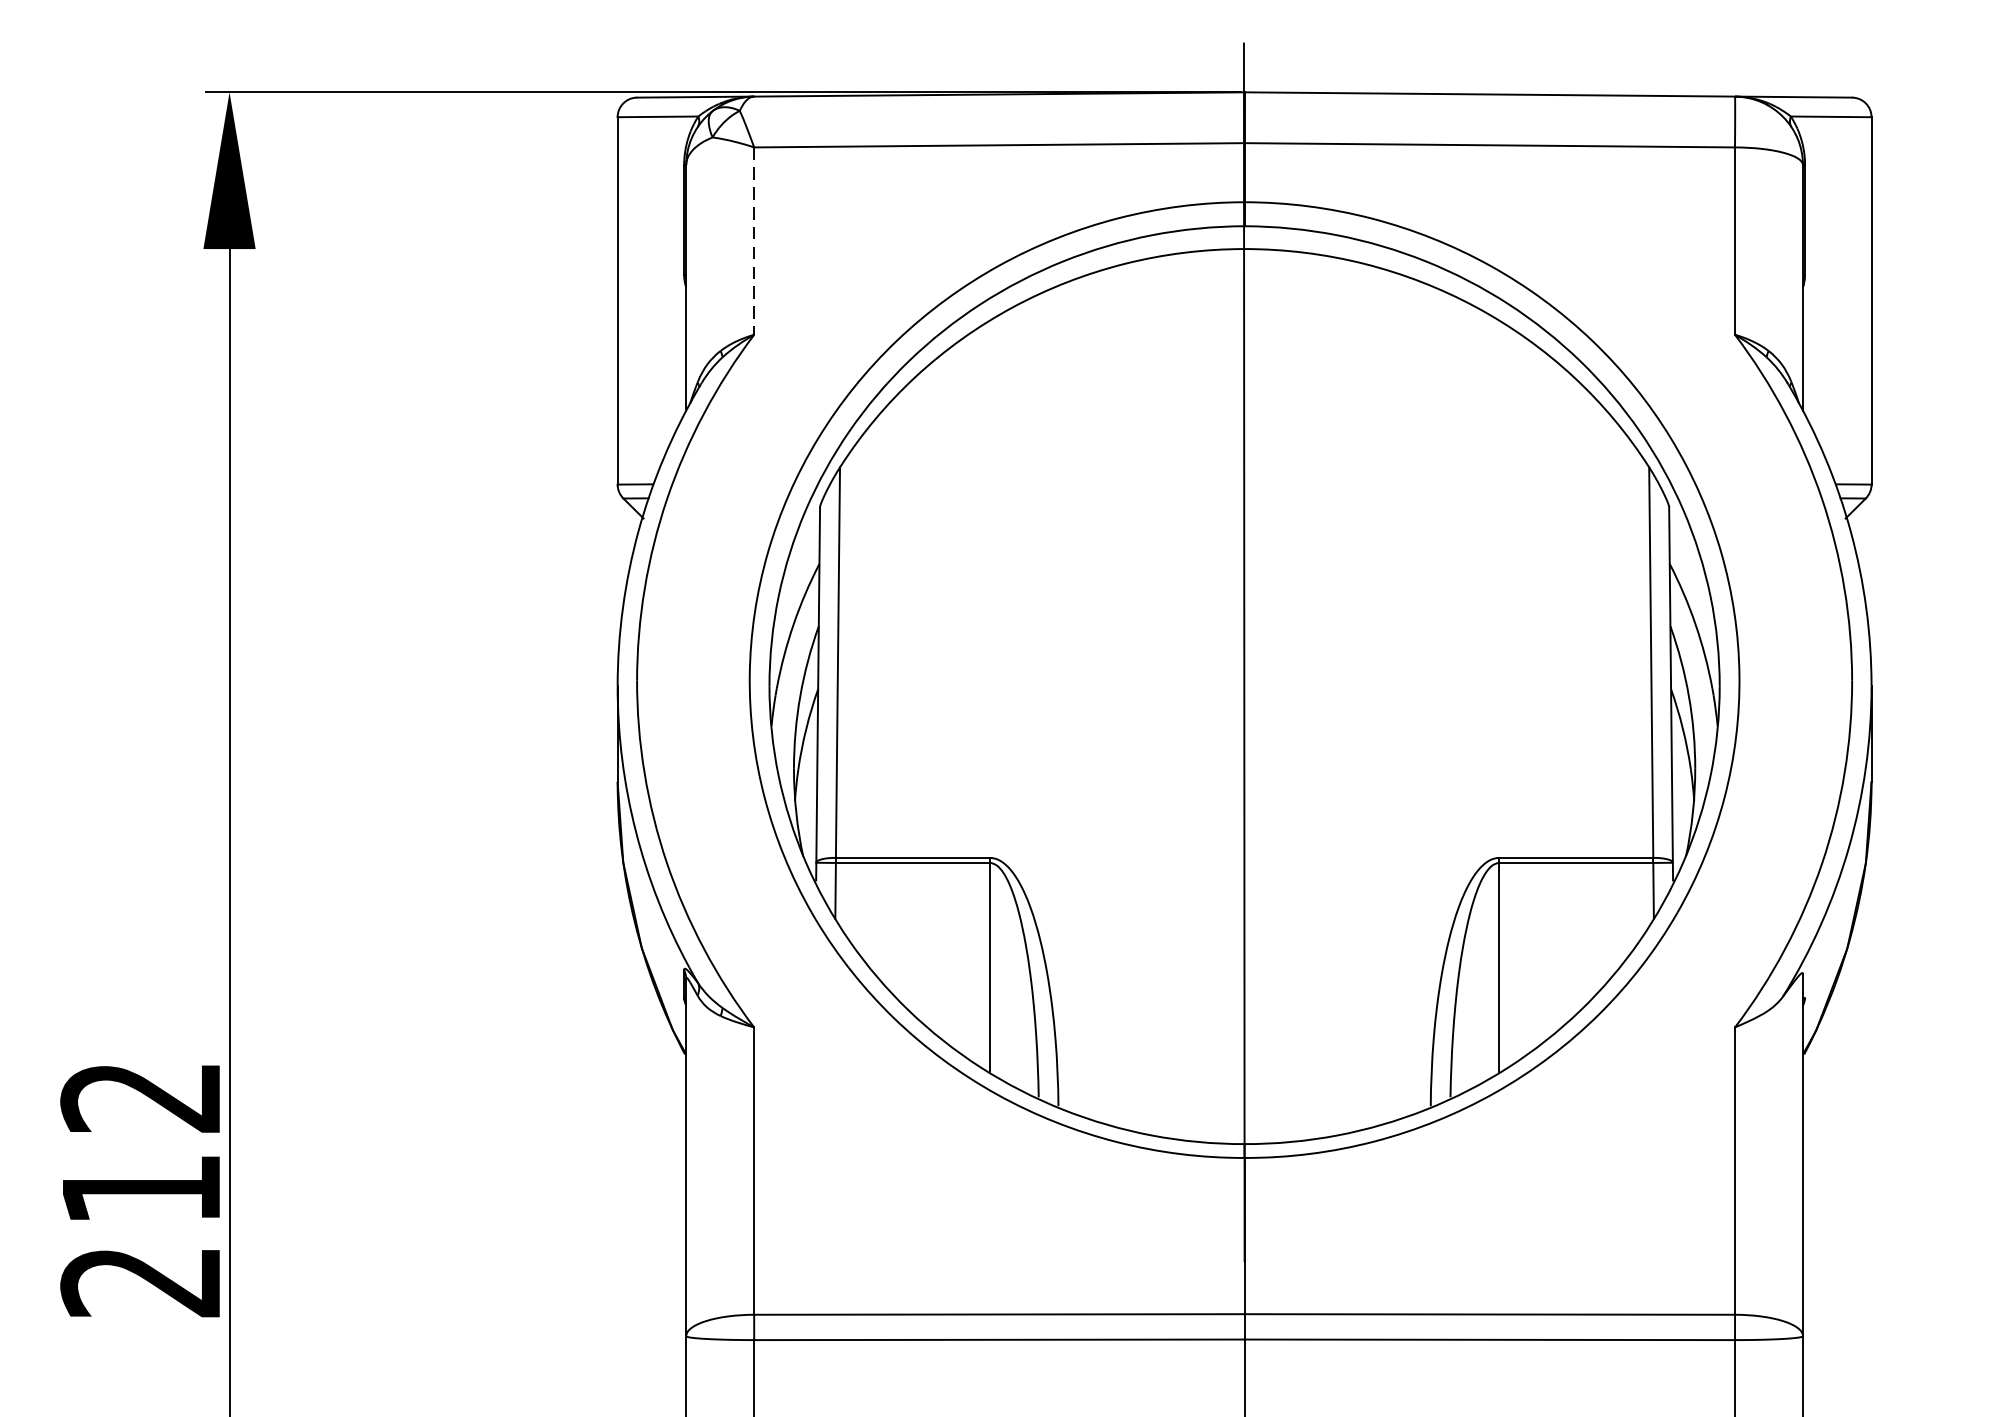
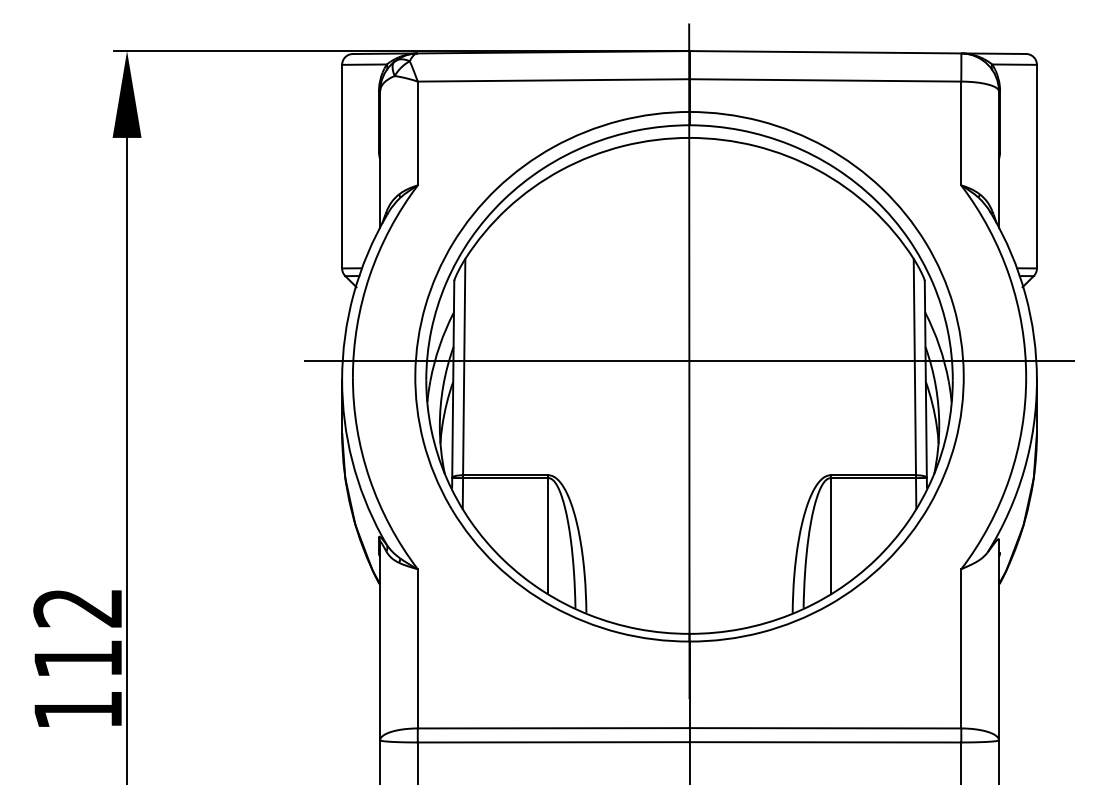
line: (753, 241) -> (417, 133), dashed -> solid
line: (1242, 652) -> (688, 361), added
text: (140, 1282) -> (77, 710), 212 -> 112

